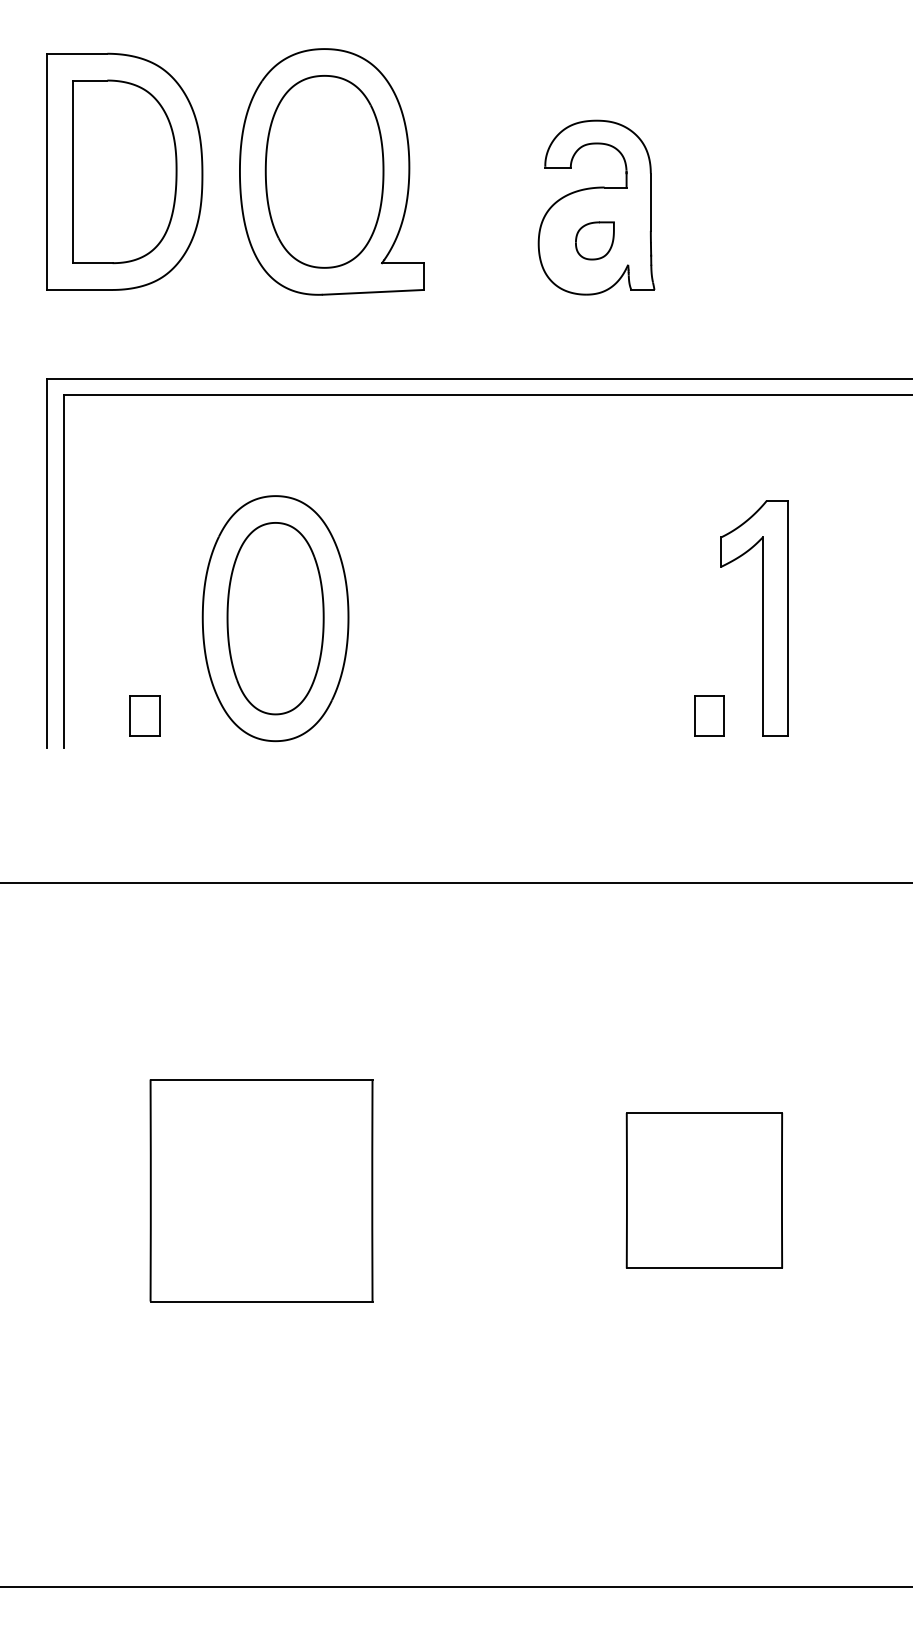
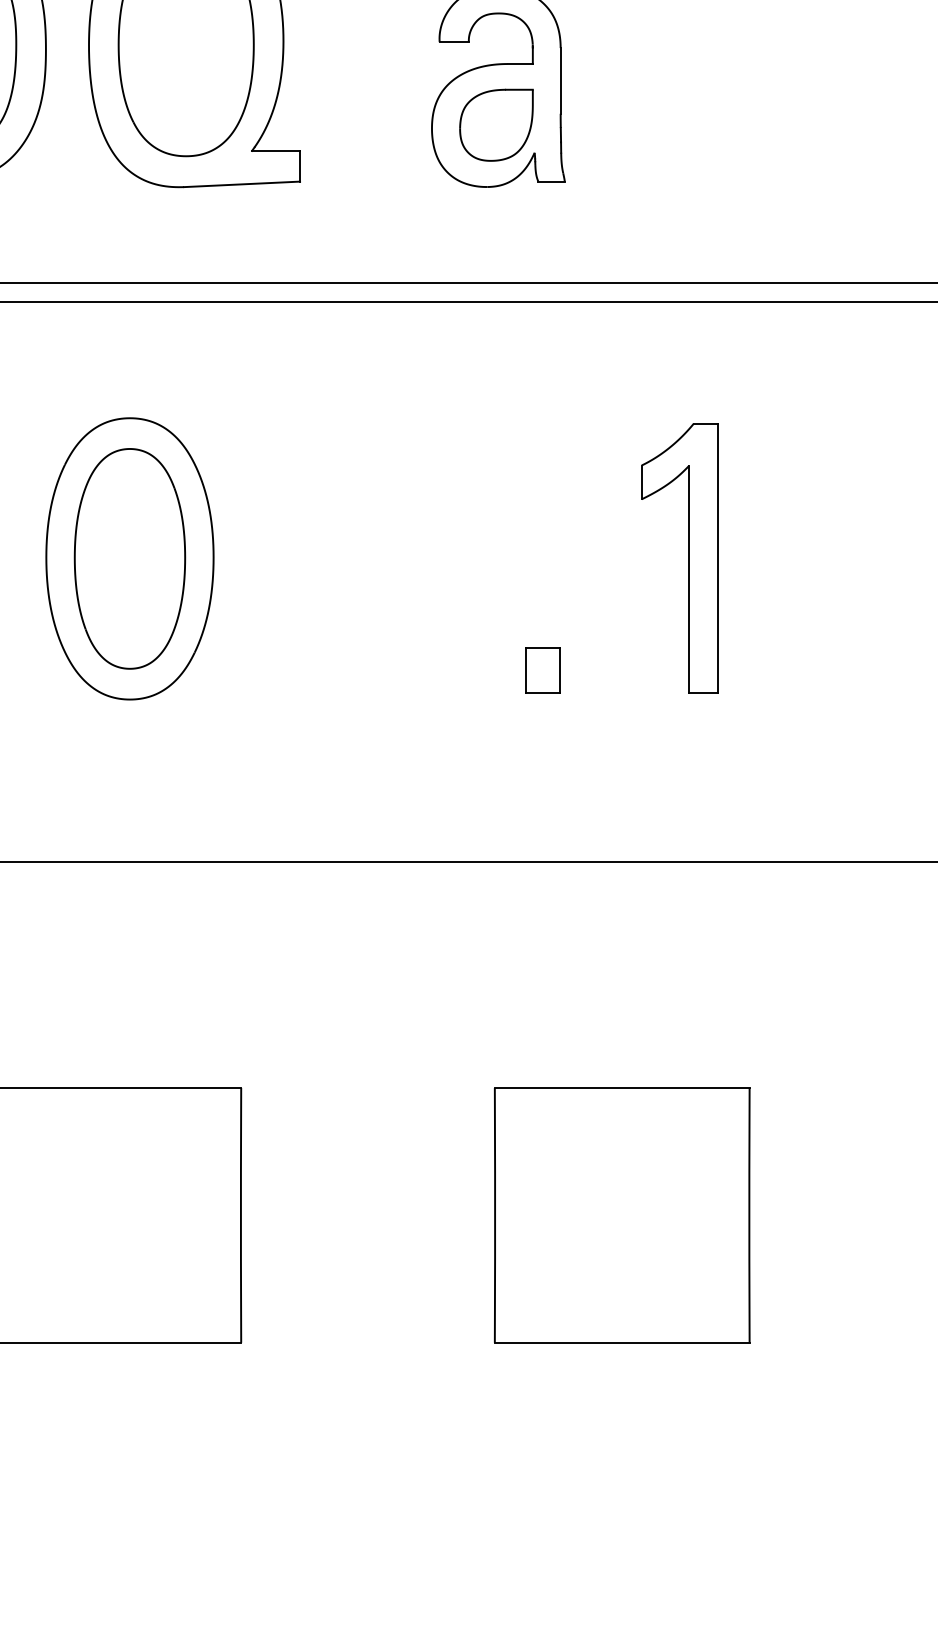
part: (594, 240) -> (496, 124), size x1.67
part: (709, 715) -> (543, 670), moved
part: (704, 1190) -> (622, 1215), size x1.43

